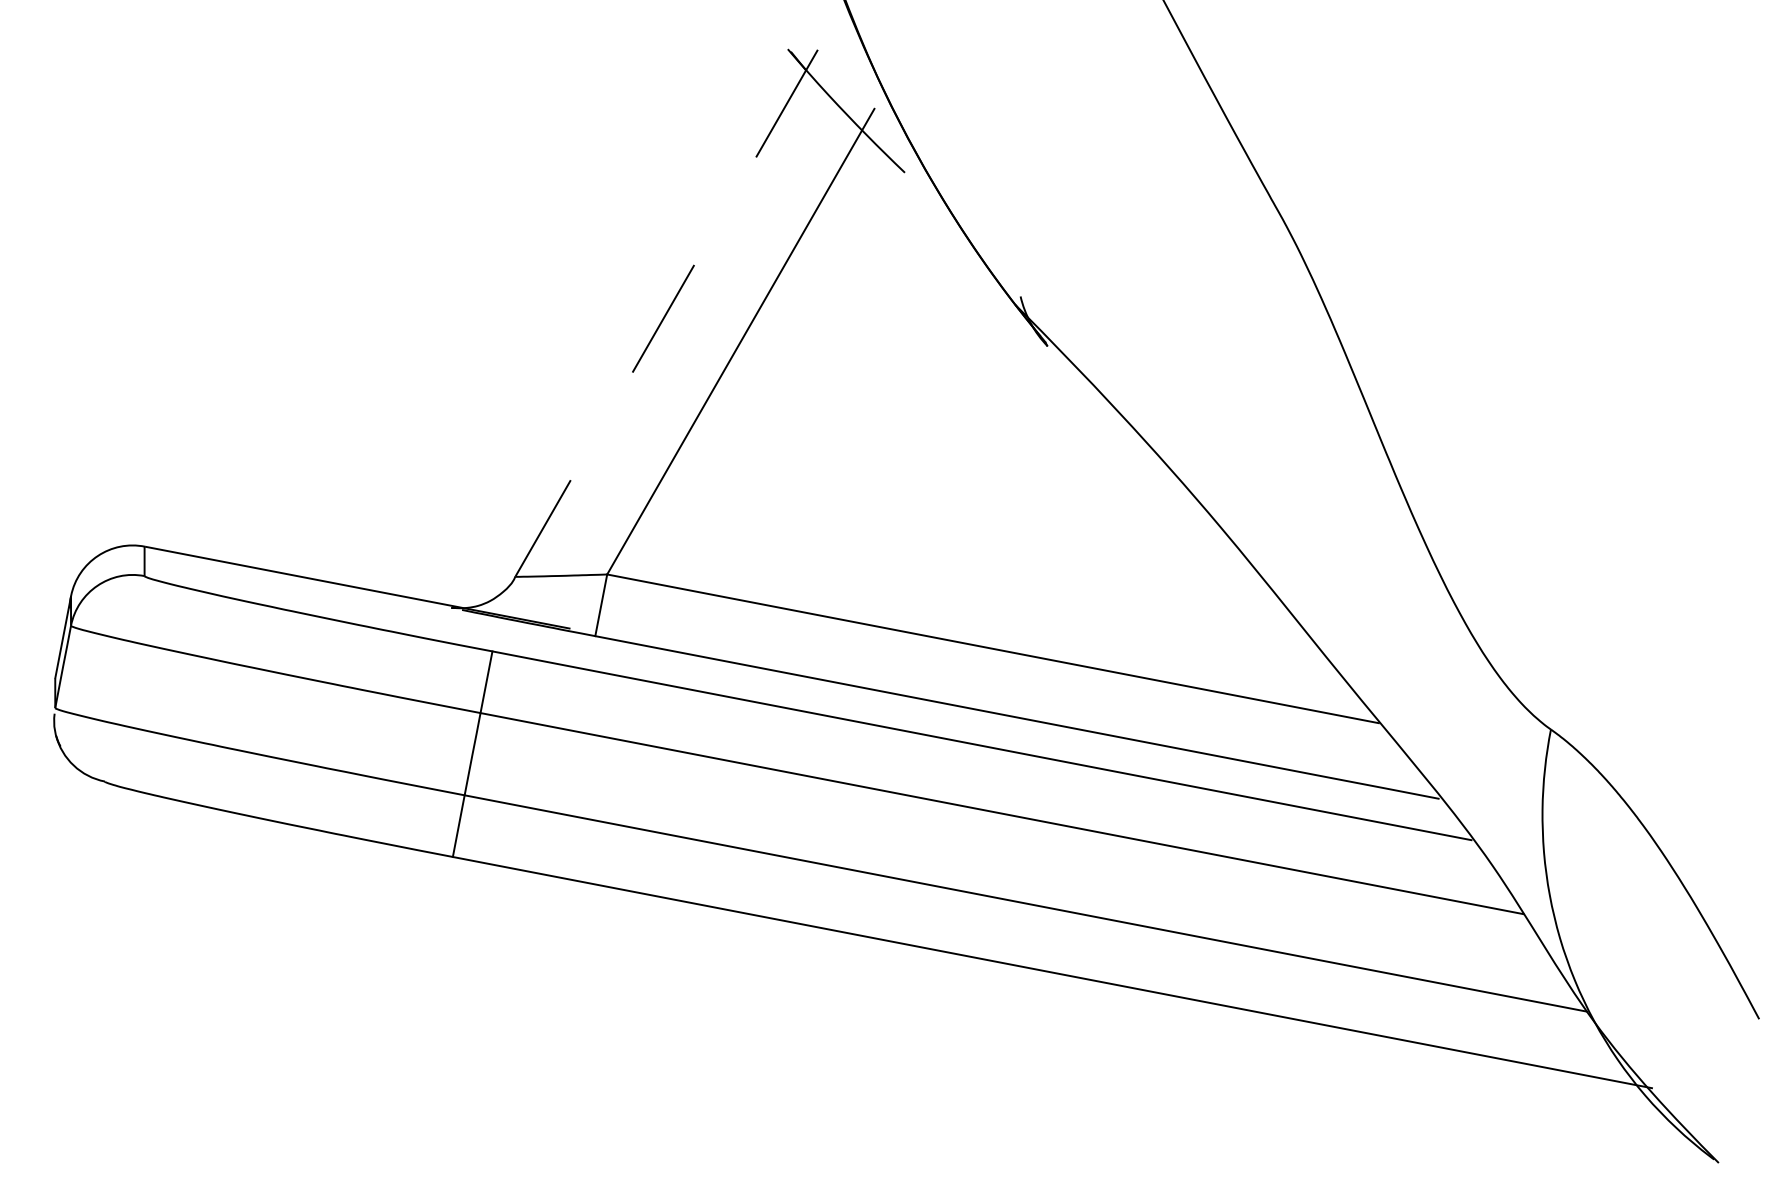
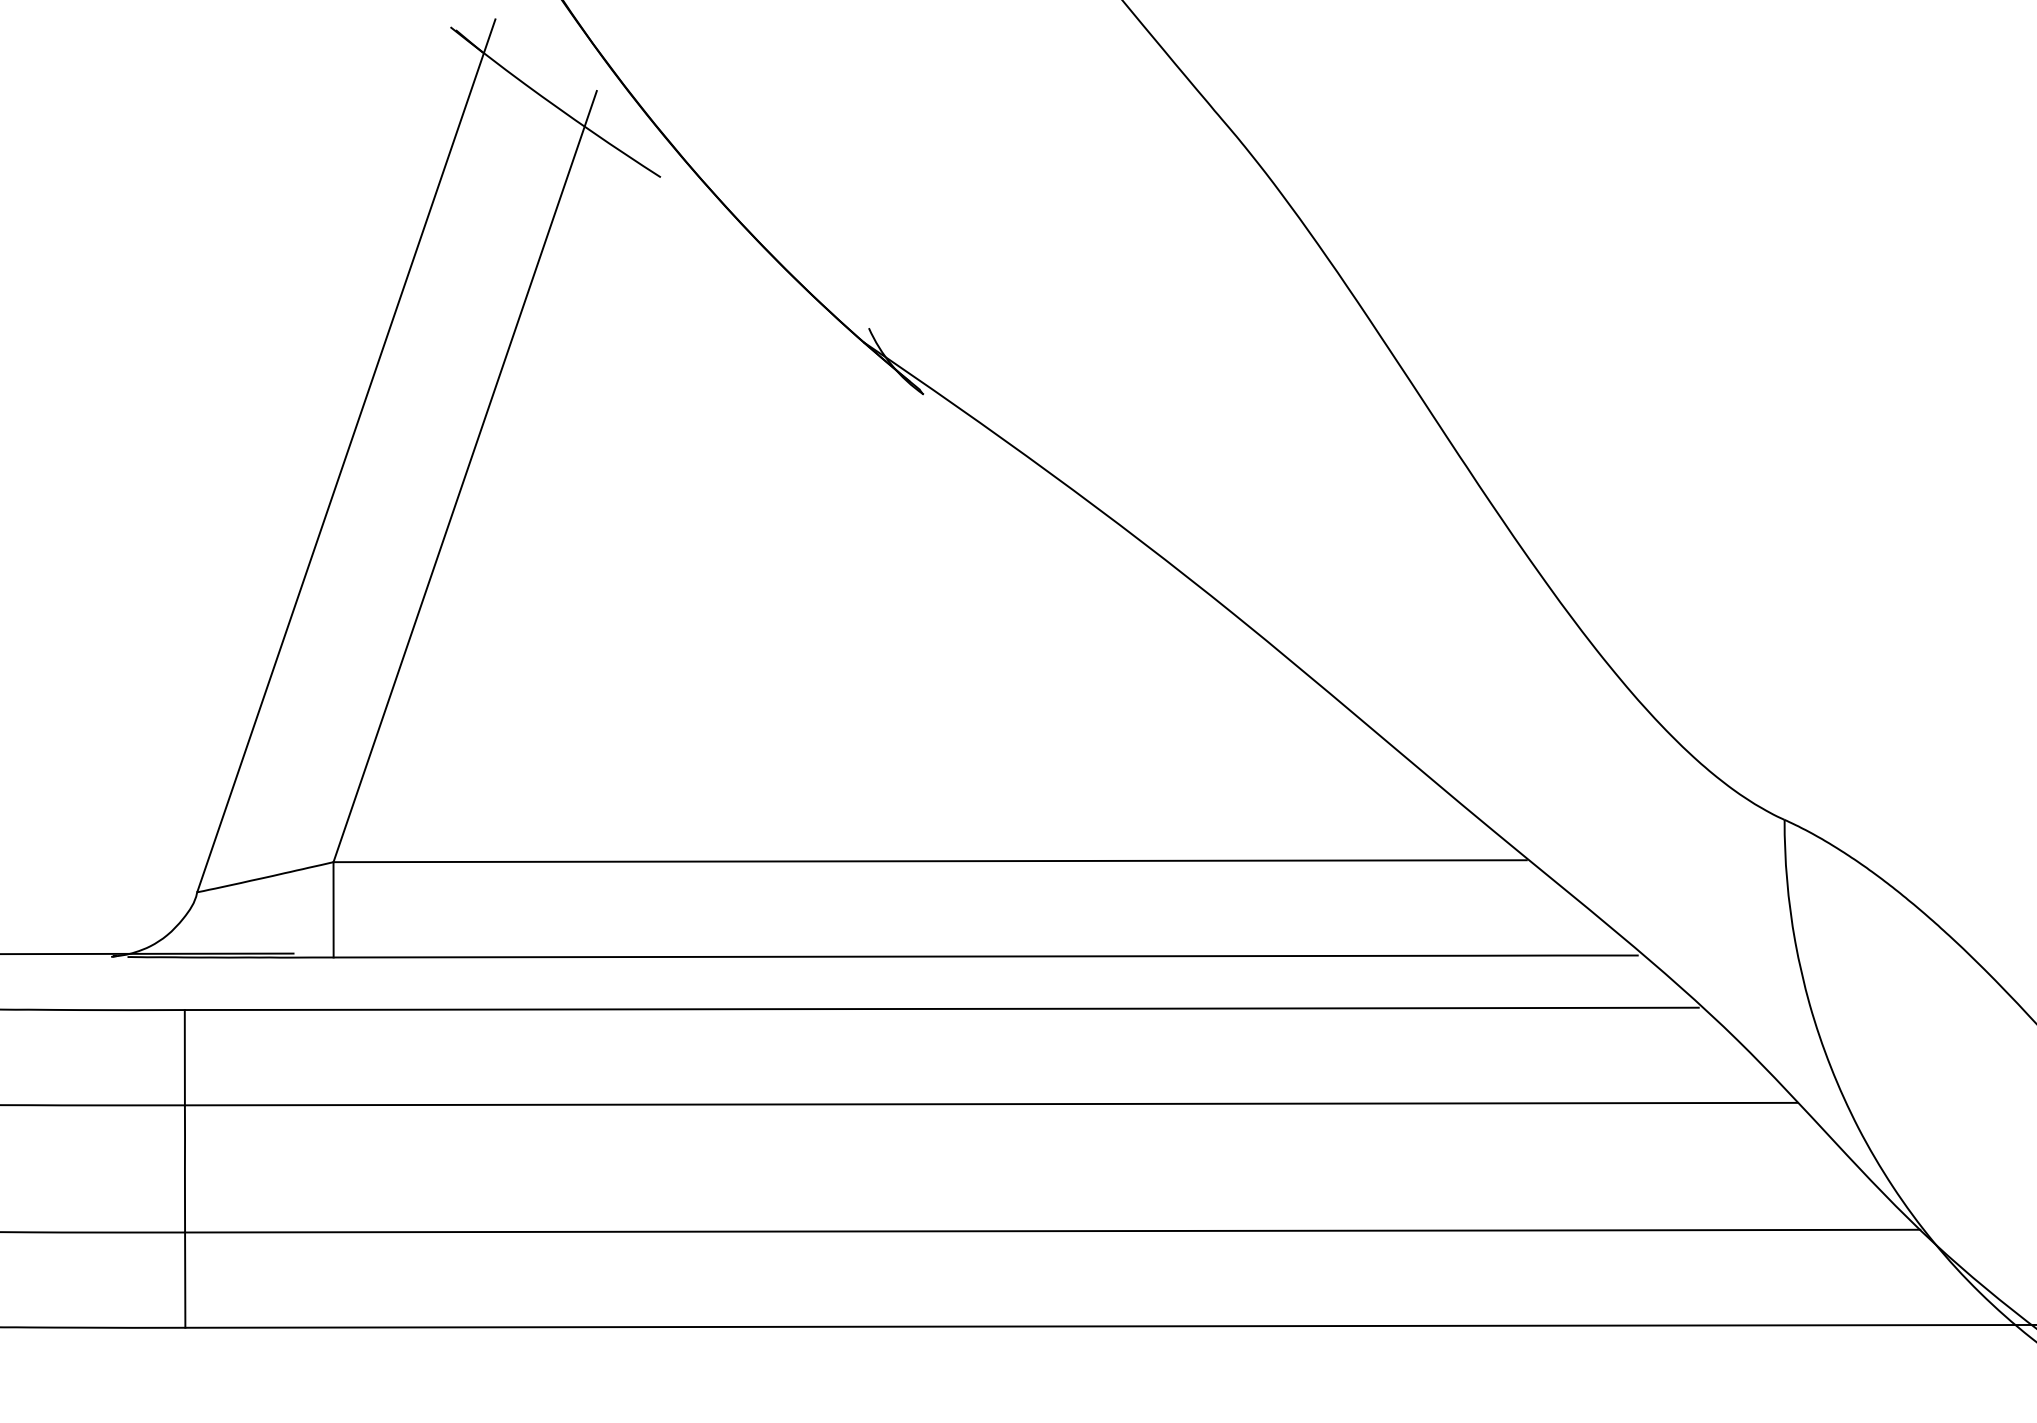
line: (666, 313) -> (346, 456), dashed -> solid

